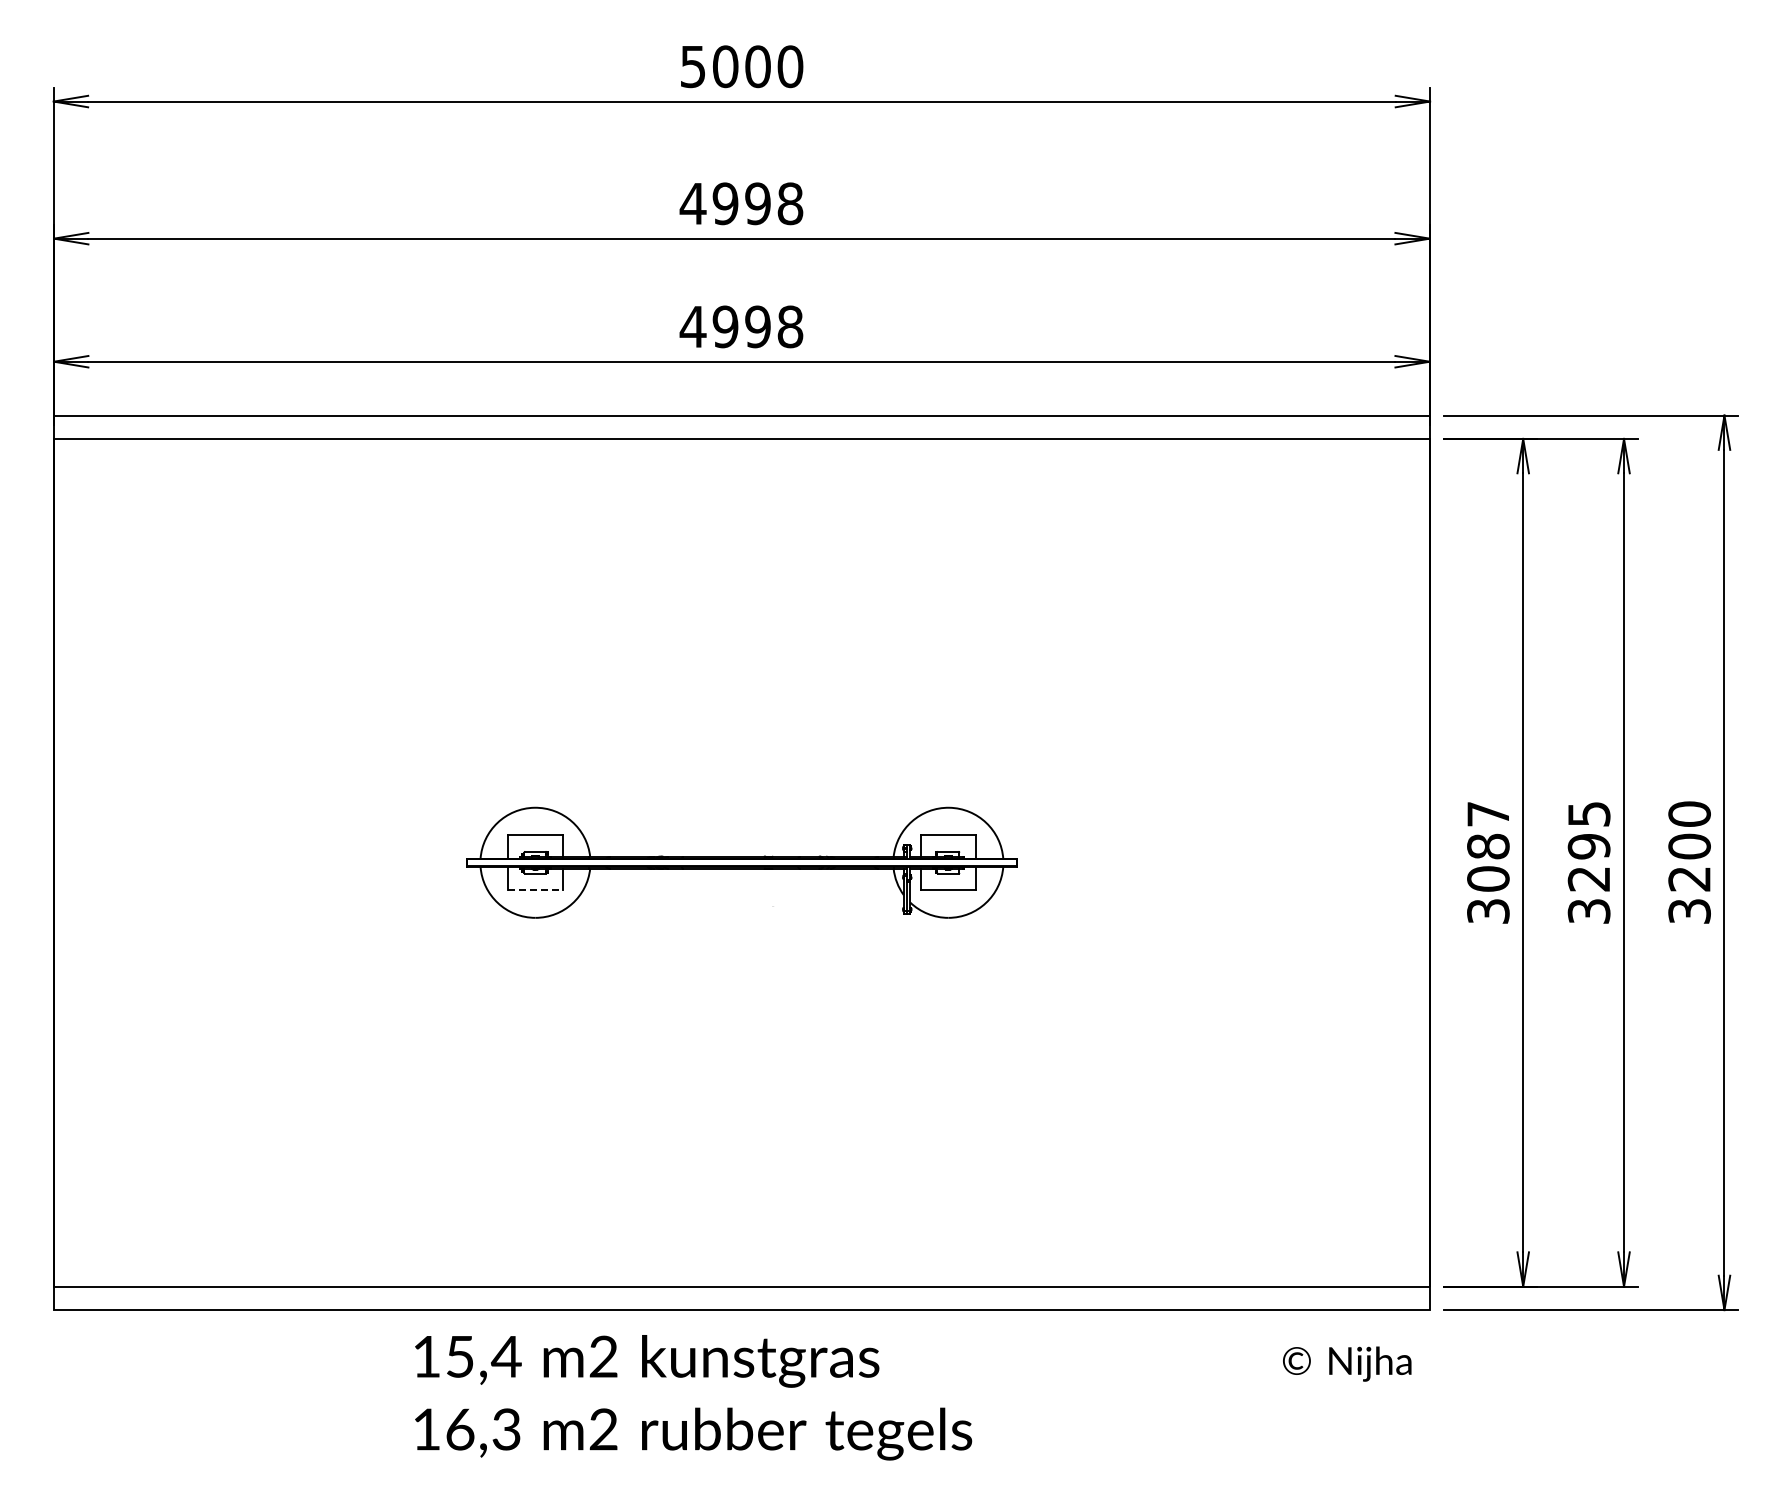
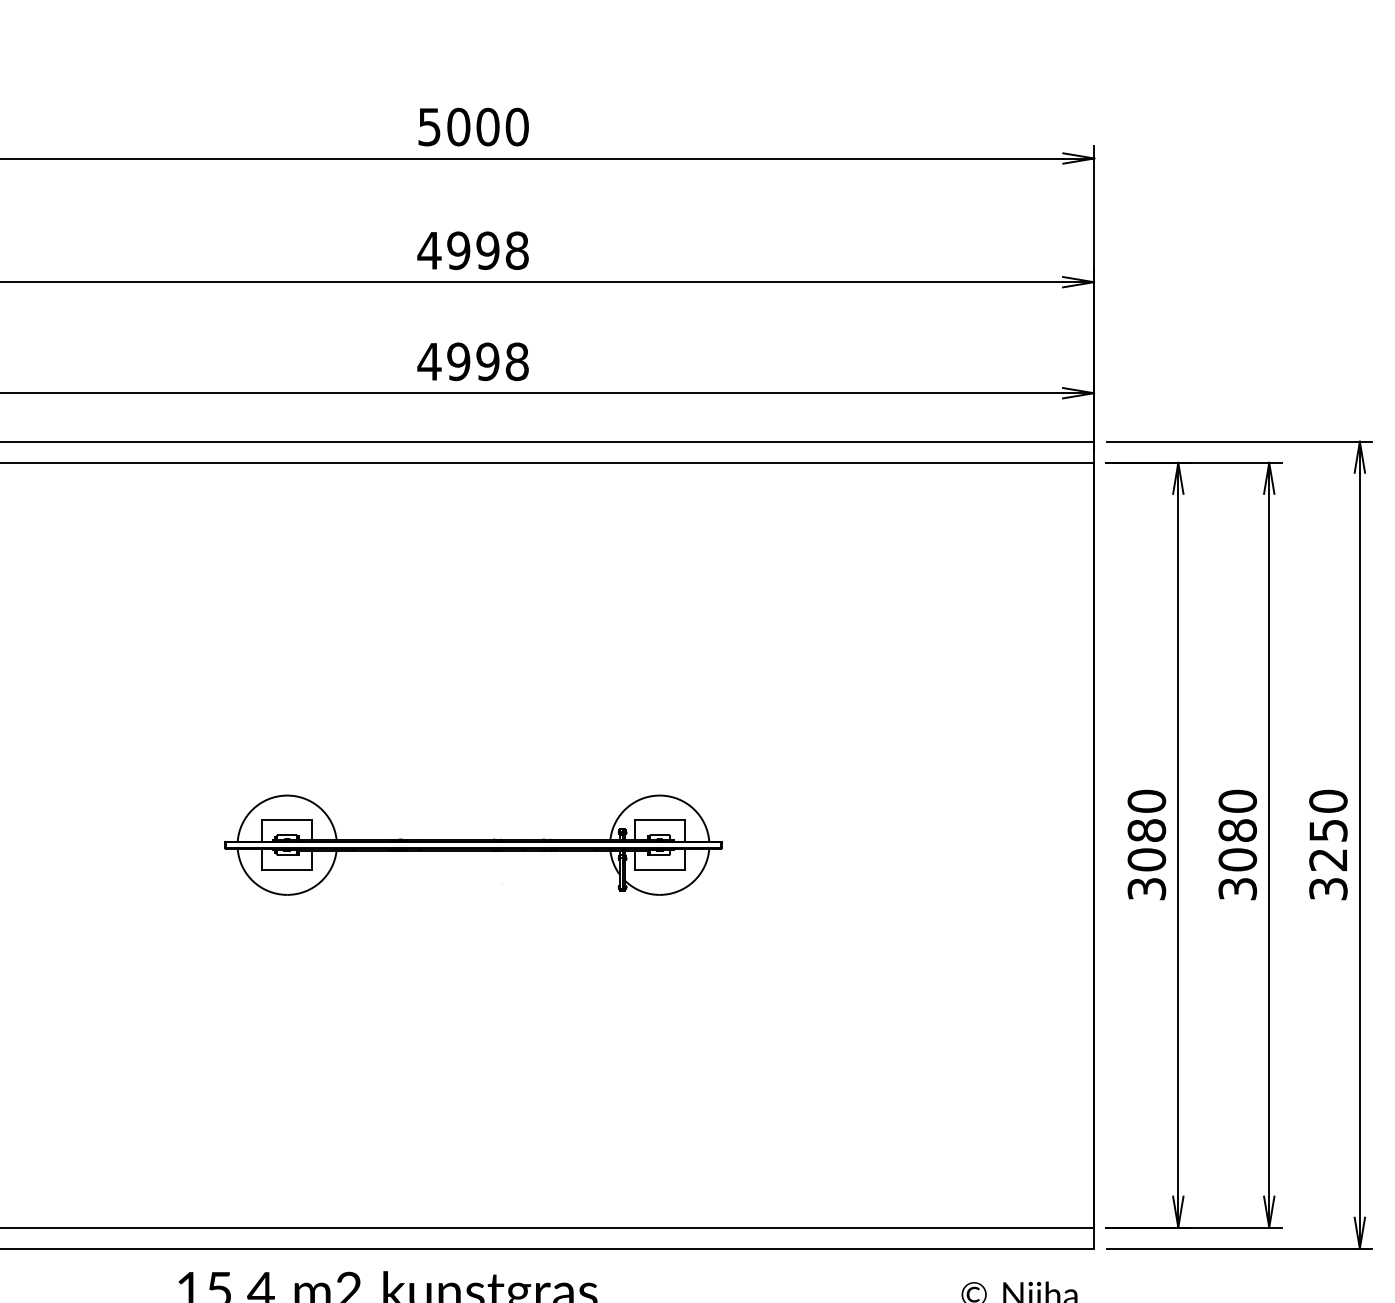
text: (1488, 813) -> (1146, 800), 3087 -> 3080
text: (1588, 846) -> (1237, 830), 3295 -> 3080
text: (1689, 846) -> (1328, 830), 3200 -> 3250
line: (535, 890) -> (287, 870), dashed -> solid

